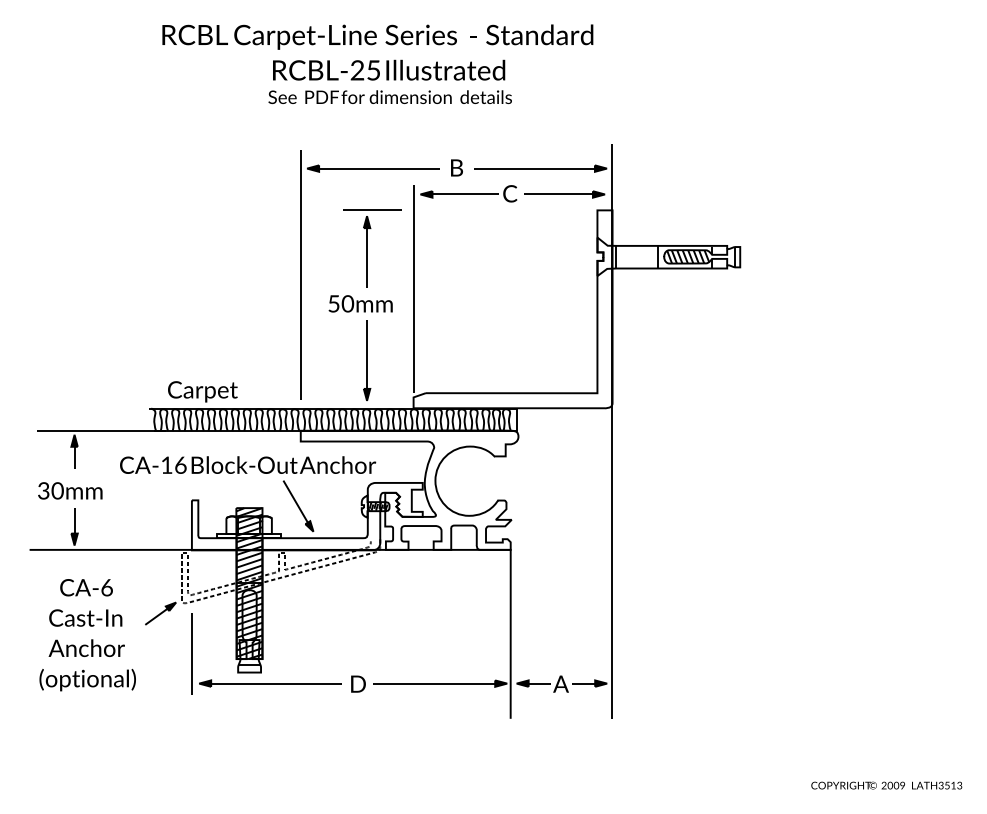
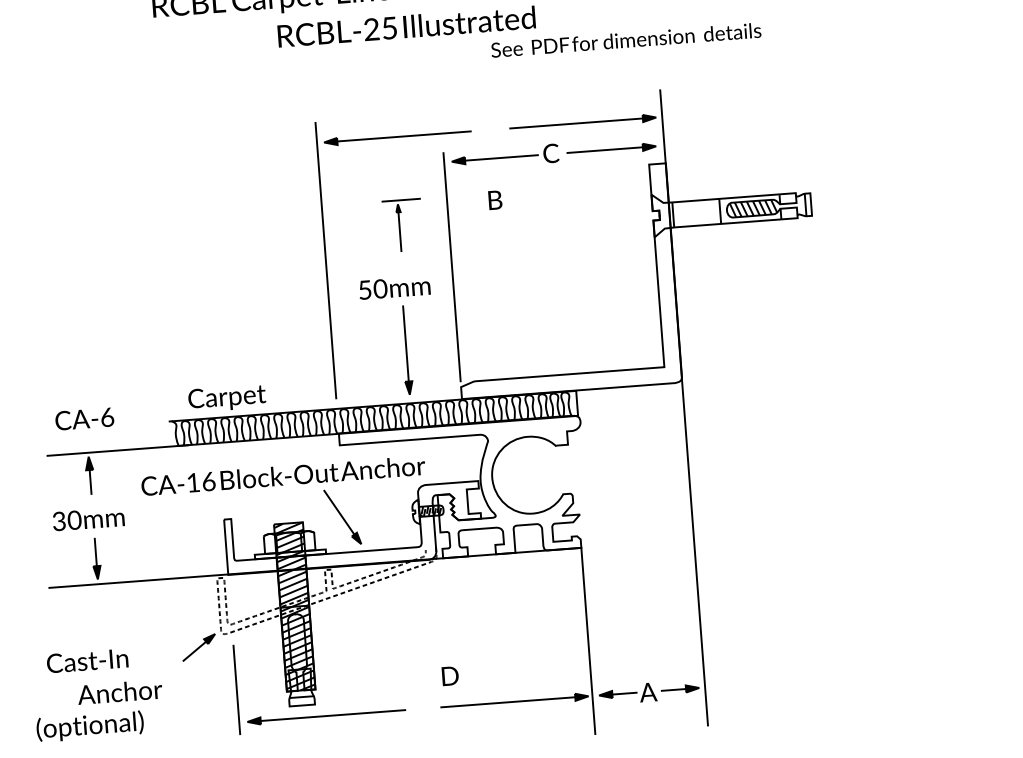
text: (389, 96) -> (625, 39), moved
text: (456, 167) -> (494, 199), moved
part: (372, 248) -> (403, 225), size x0.6
text: (86, 587) -> (84, 418), moved
text: (85, 617) -> (87, 660), moved
text: (87, 680) -> (89, 726), moved
text: (358, 683) -> (450, 675), moved

